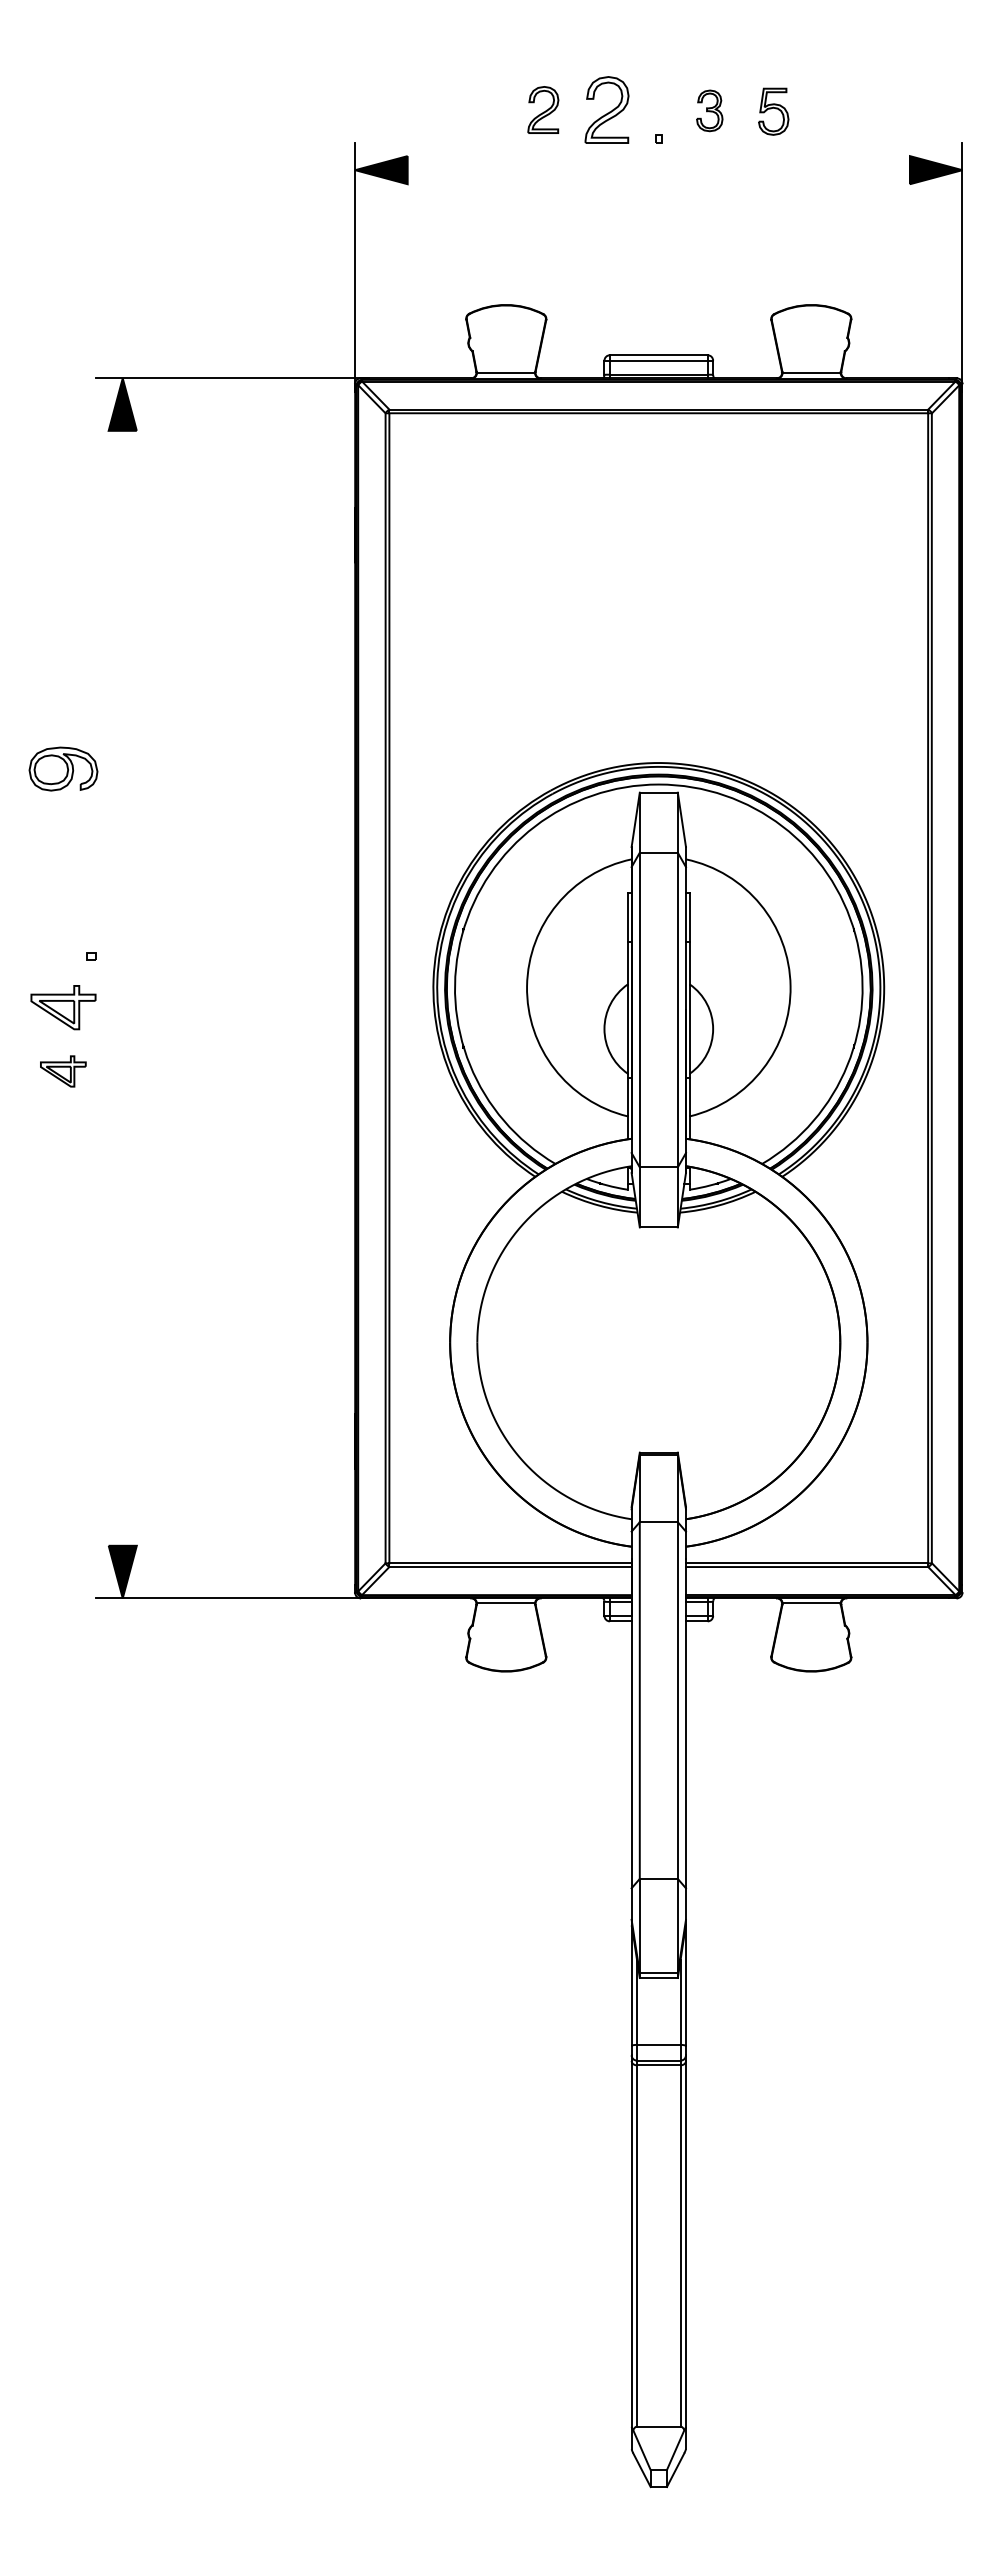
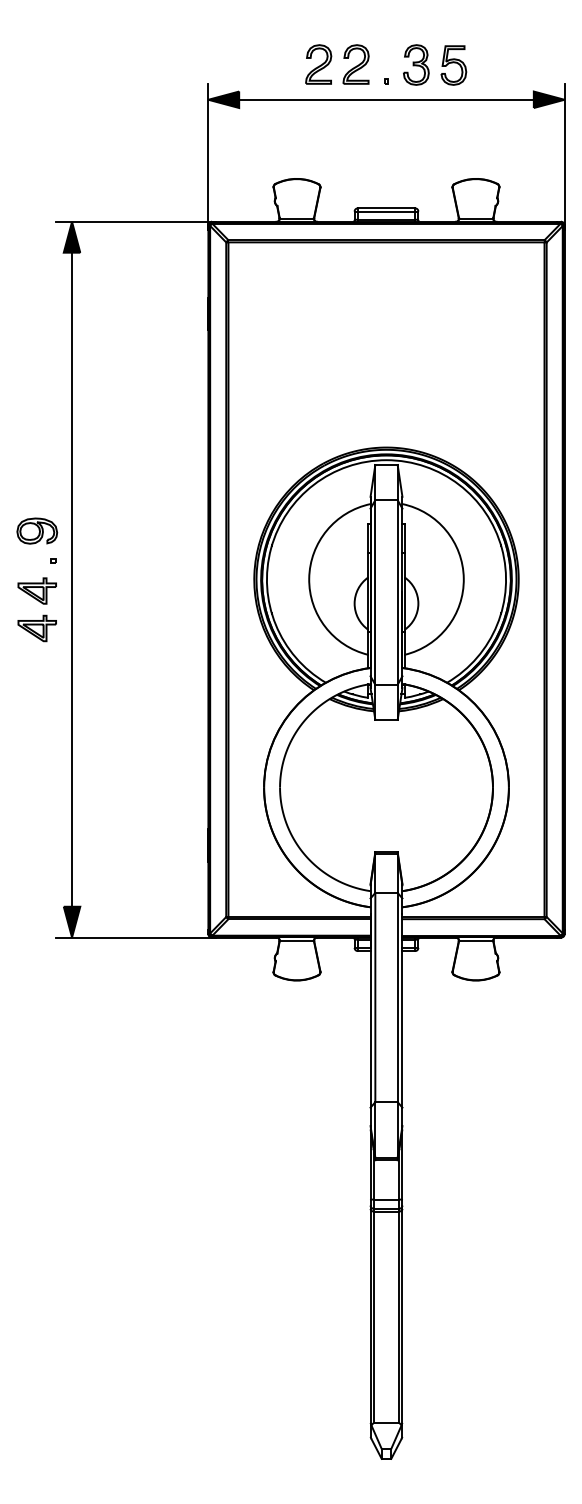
part: (542, 110) -> (318, 64), size x1.43
part: (709, 110) -> (416, 64), size x1.67
part: (773, 111) -> (453, 65), size x1.43
line: (658, 169) -> (386, 99), added
part: (63, 768) -> (37, 530), moved
line: (123, 987) -> (72, 579), added
part: (62, 1071) -> (36, 628), size x1.43

